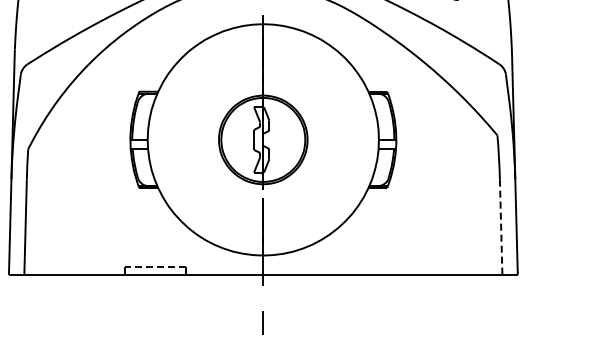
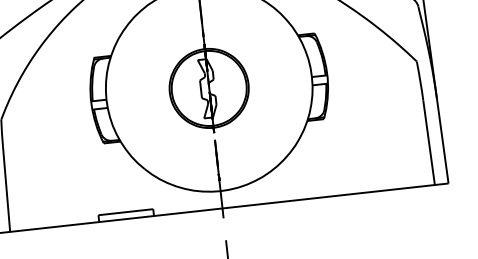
line: (501, 227) -> (429, 142), dashed -> solid
line: (155, 267) -> (125, 212), dashed -> solid

